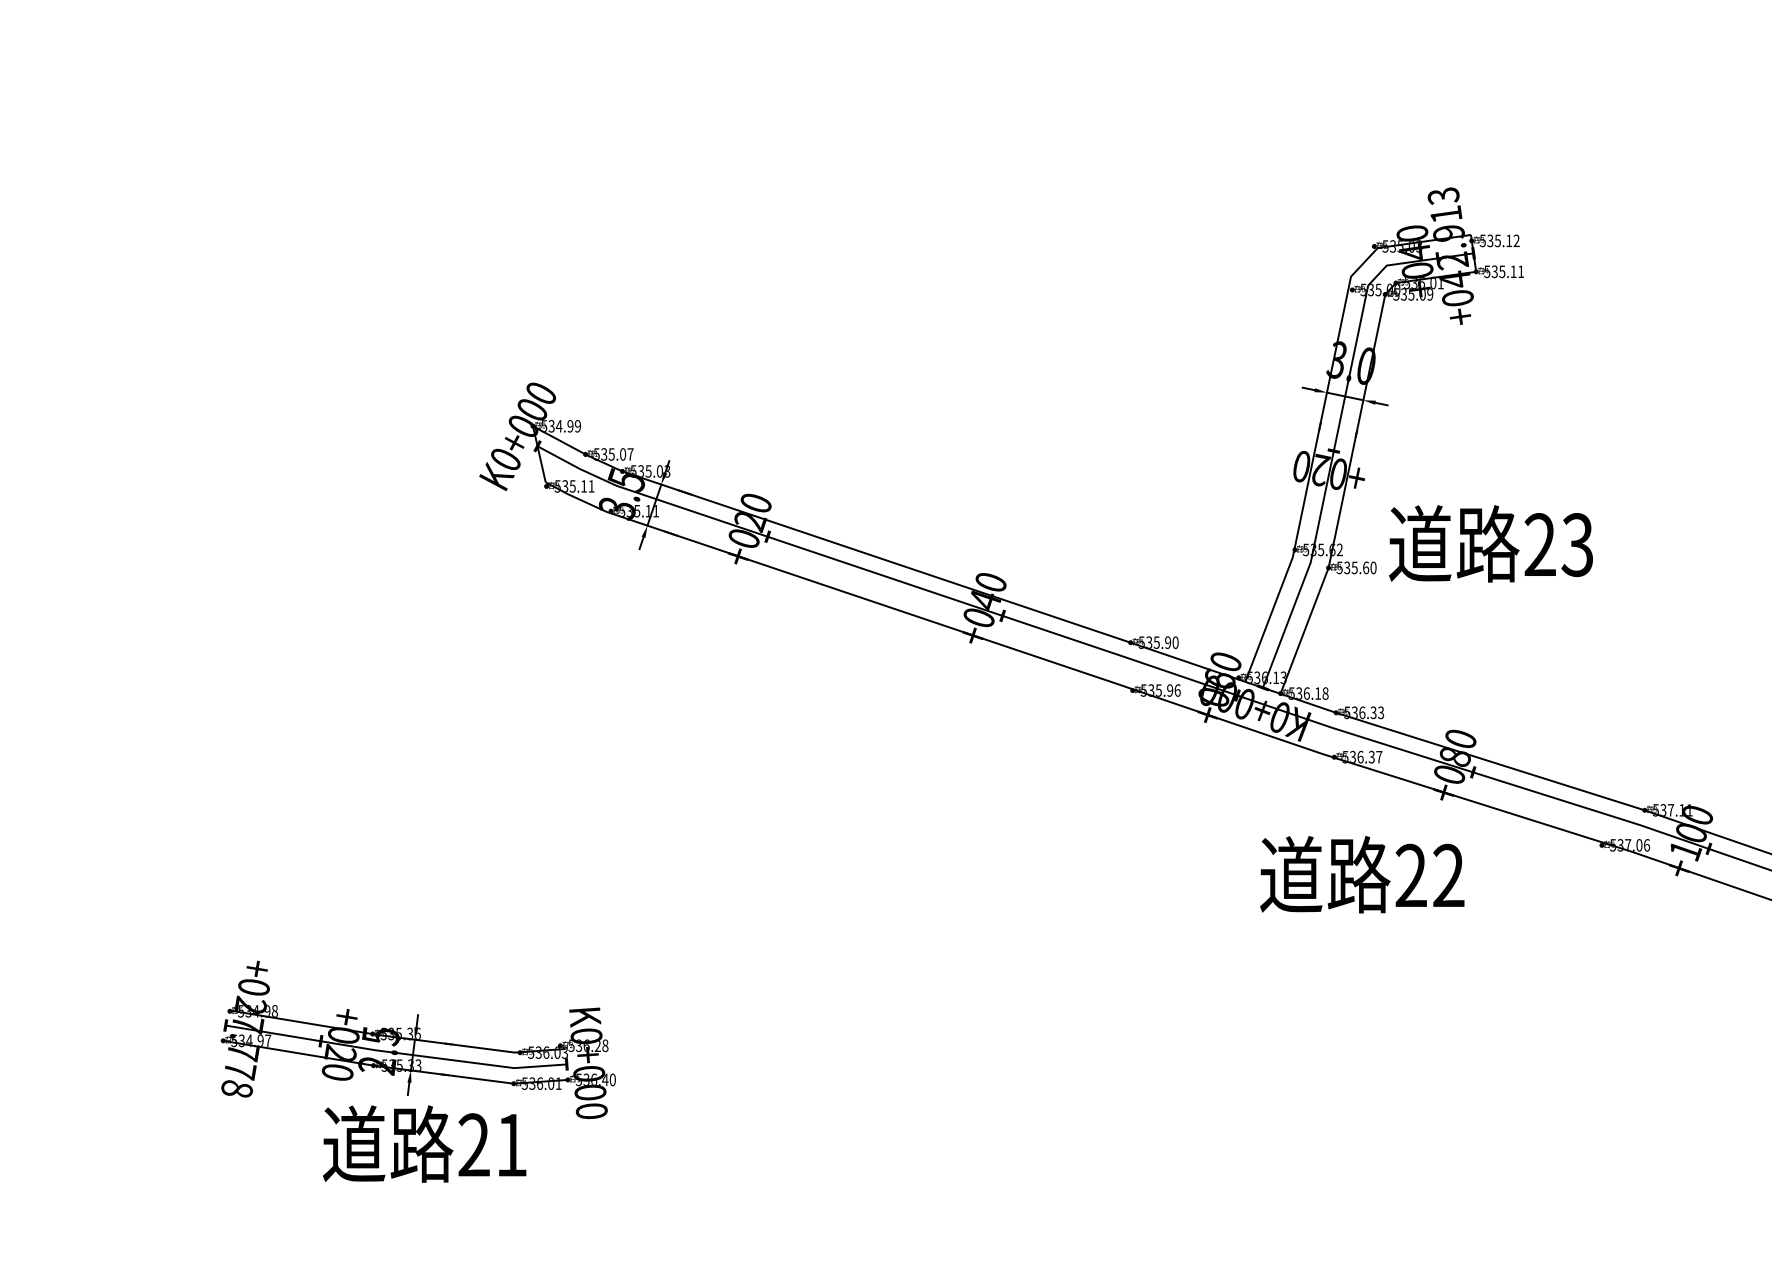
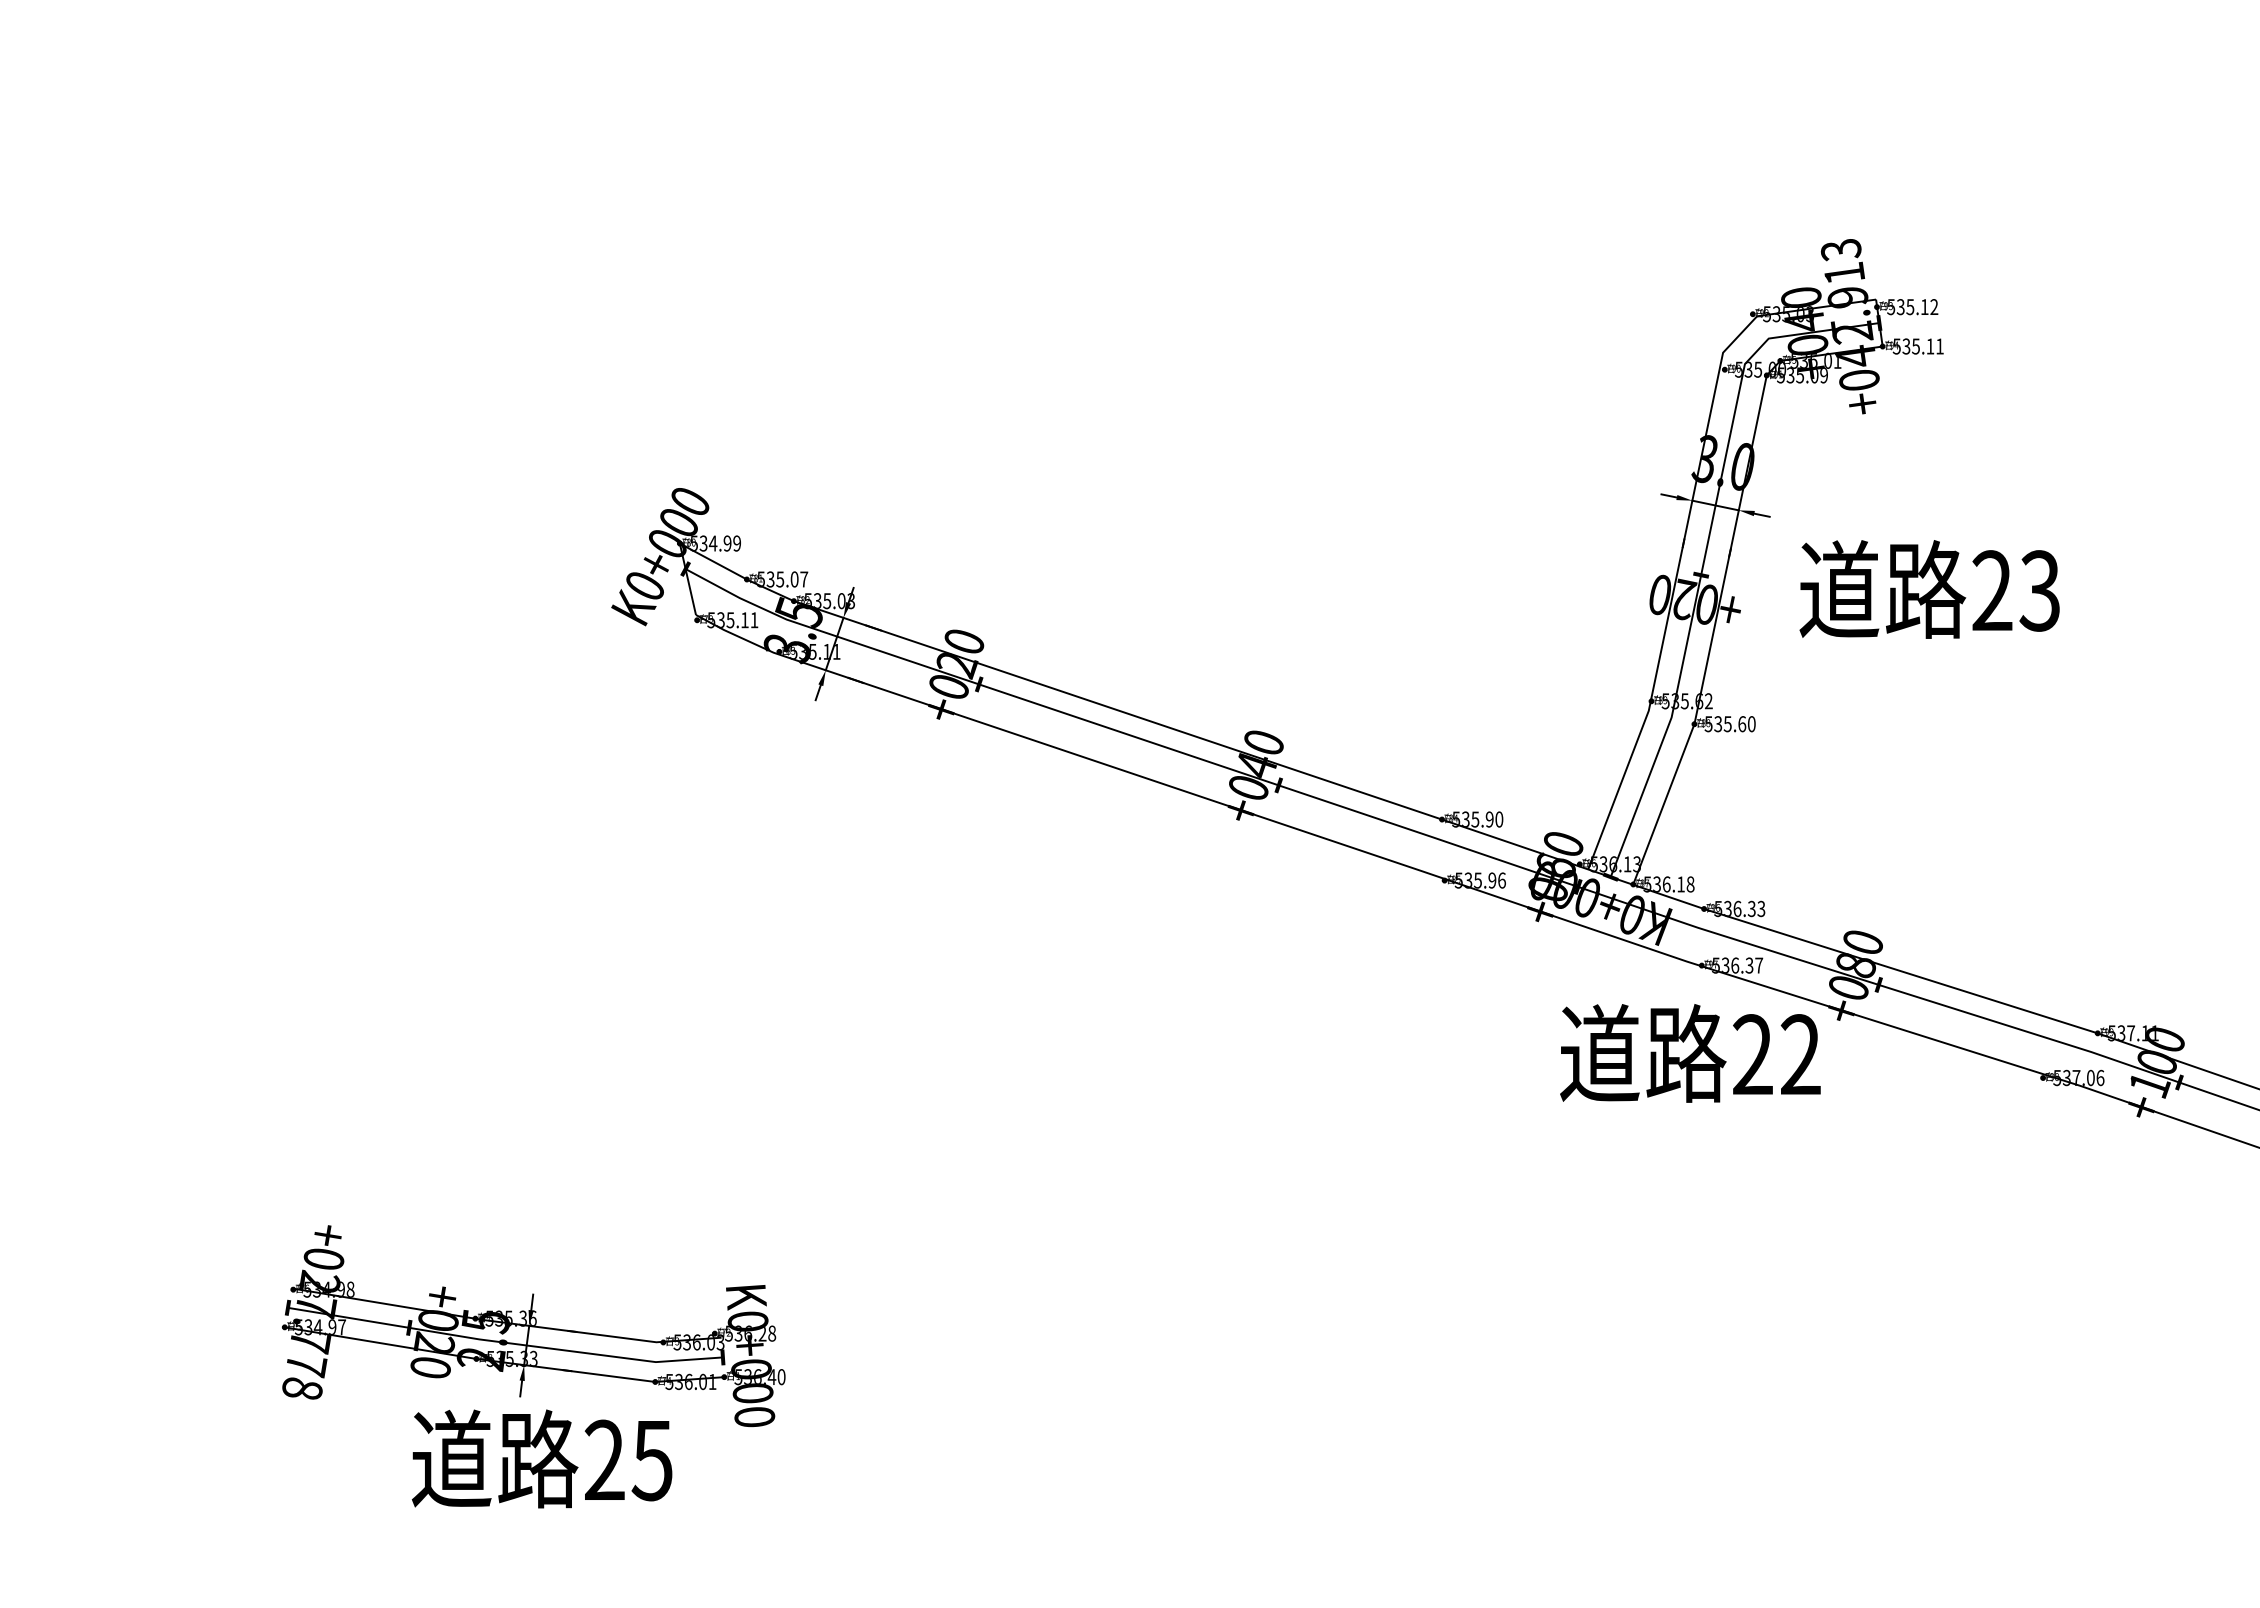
text: (1490, 543) -> (1929, 589), moved
text: (1362, 874) -> (1690, 1053), moved
text: (510, 1146) -> (651, 1461), 21 -> 25

